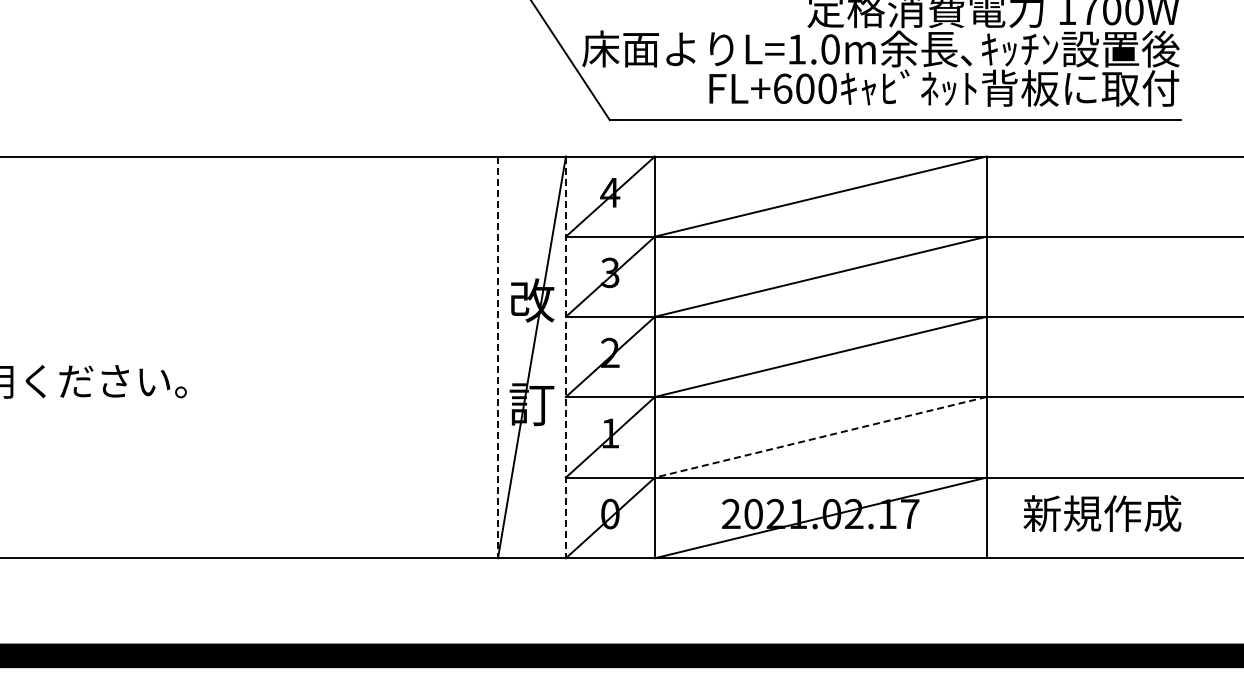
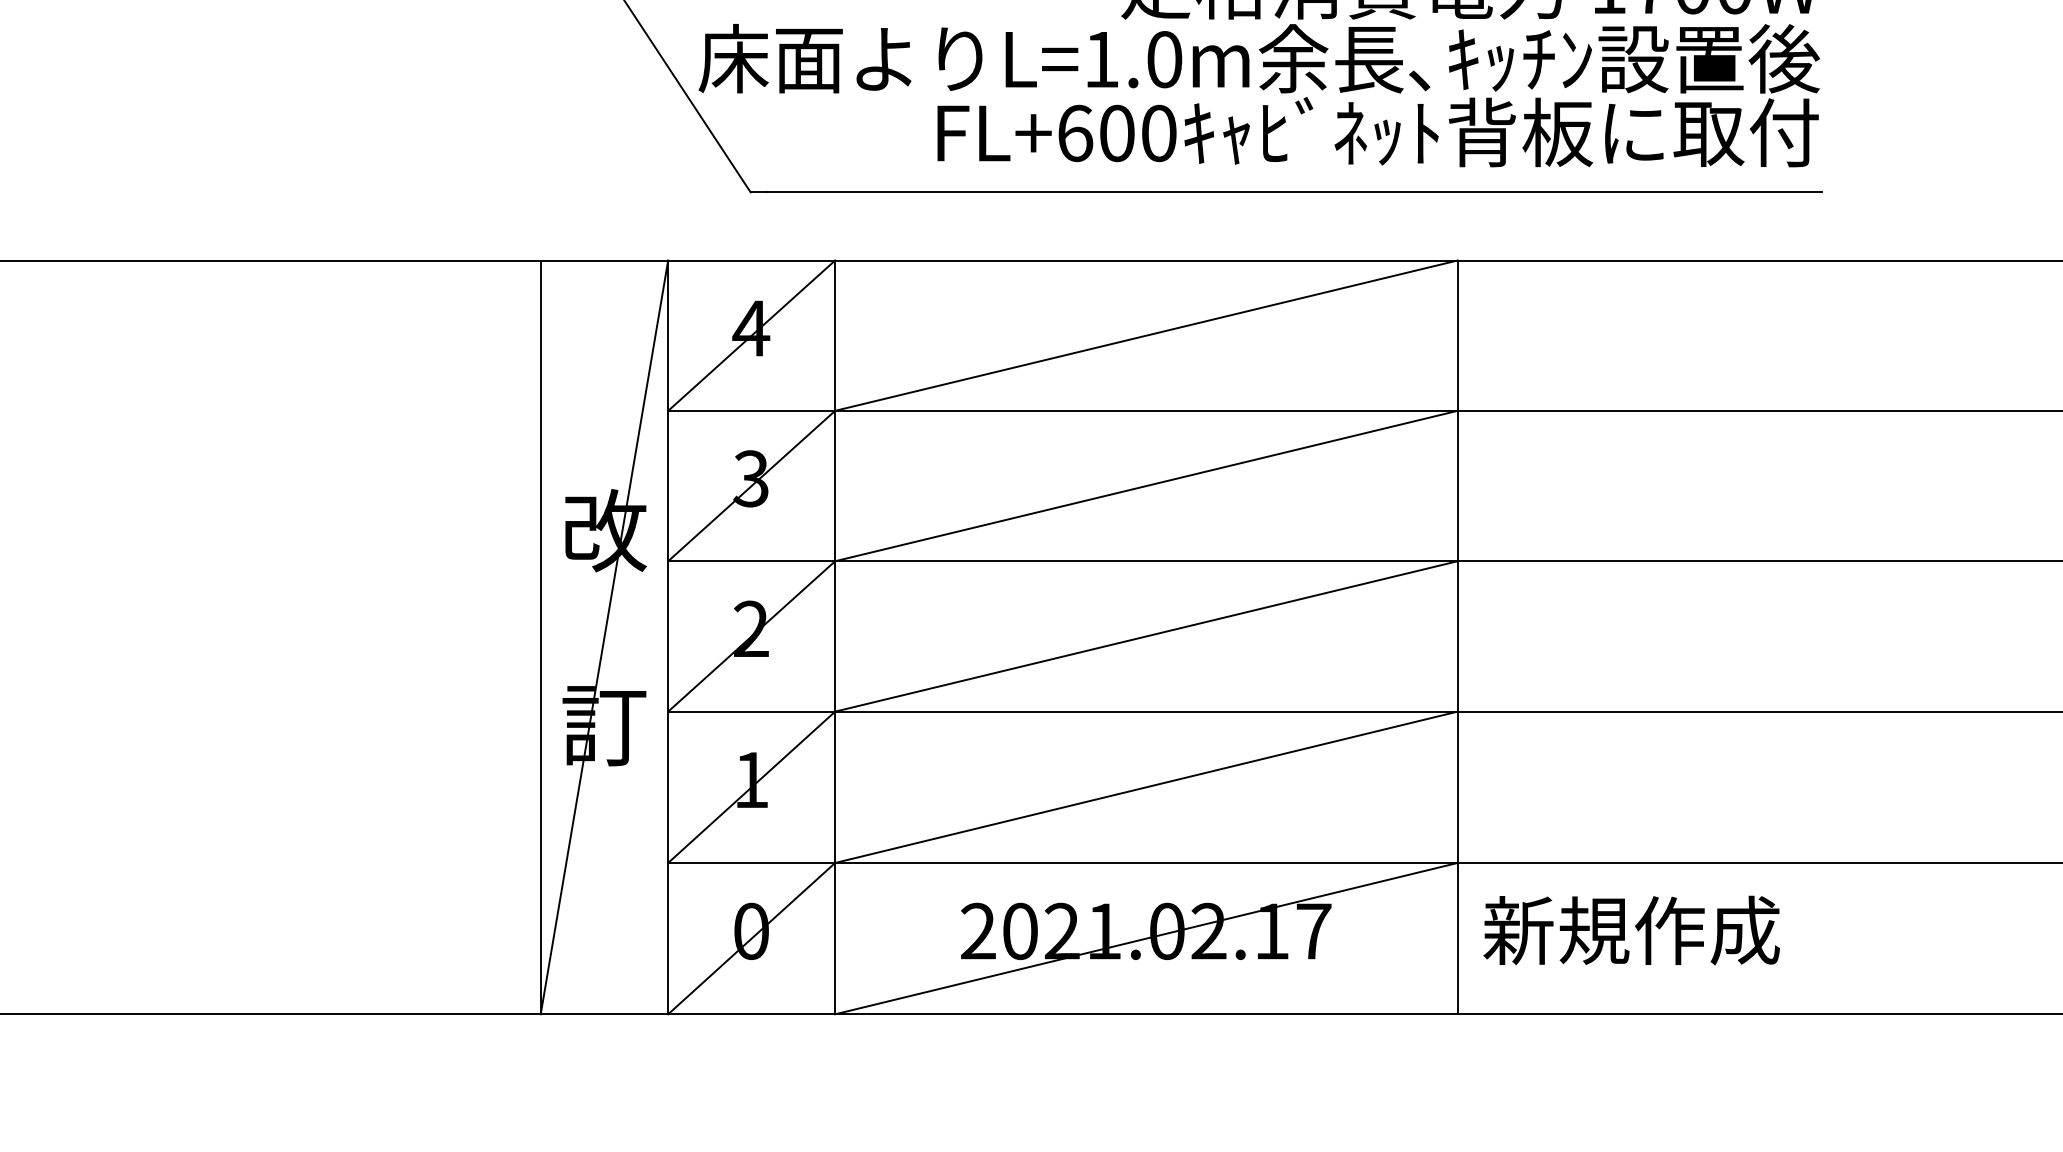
line: (498, 357) -> (541, 637), dashed -> solid
line: (565, 357) -> (667, 637), dashed -> solid
line: (820, 437) -> (1145, 787), dashed -> solid
text: (1102, 513) -> (1631, 930), moved

